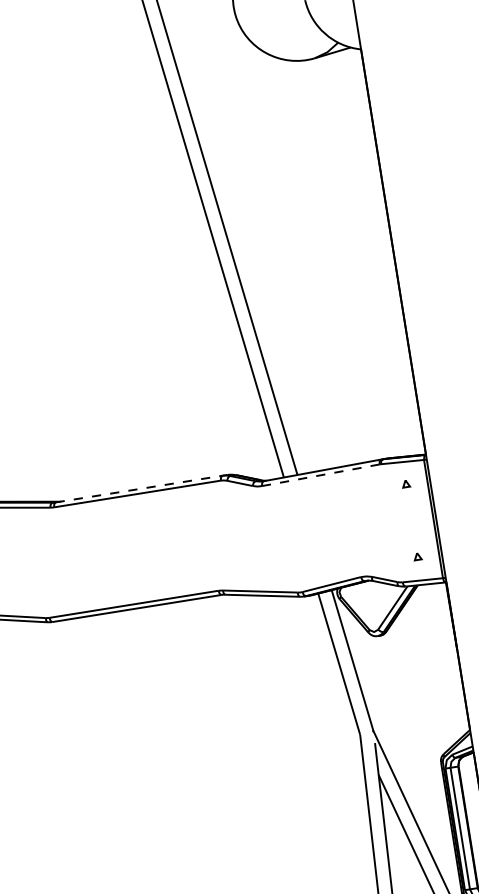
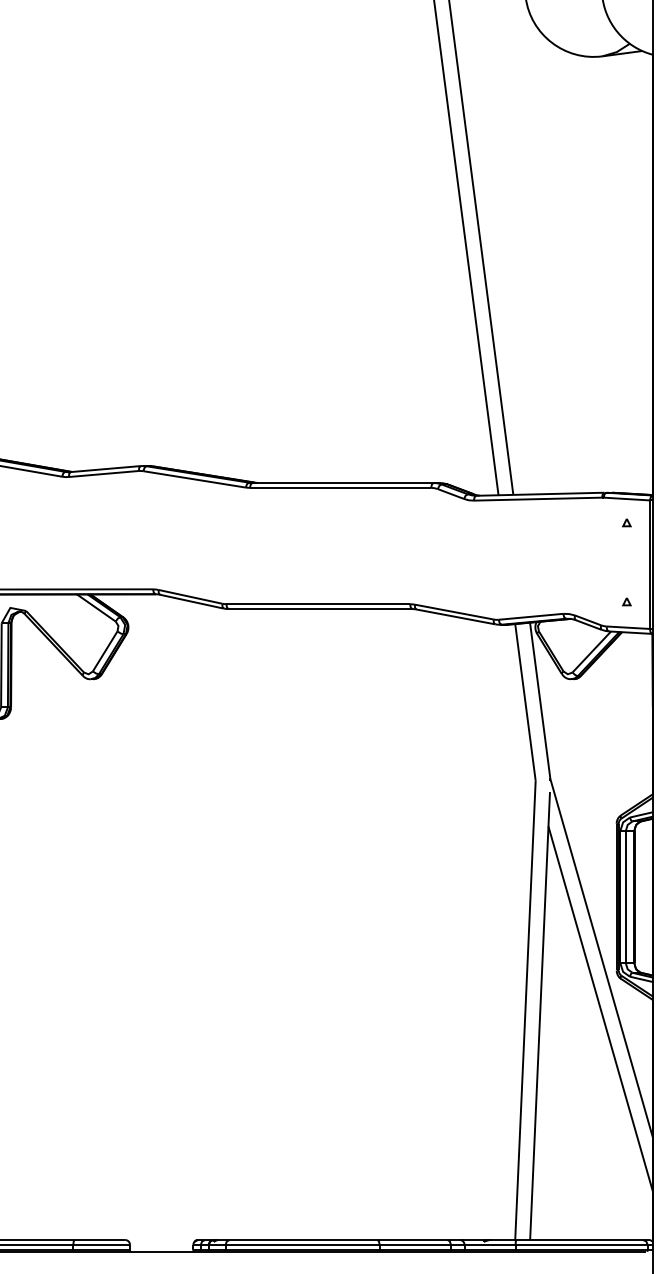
line: (320, 475) -> (537, 499), dashed -> solid
line: (139, 488) -> (343, 482), dashed -> solid

